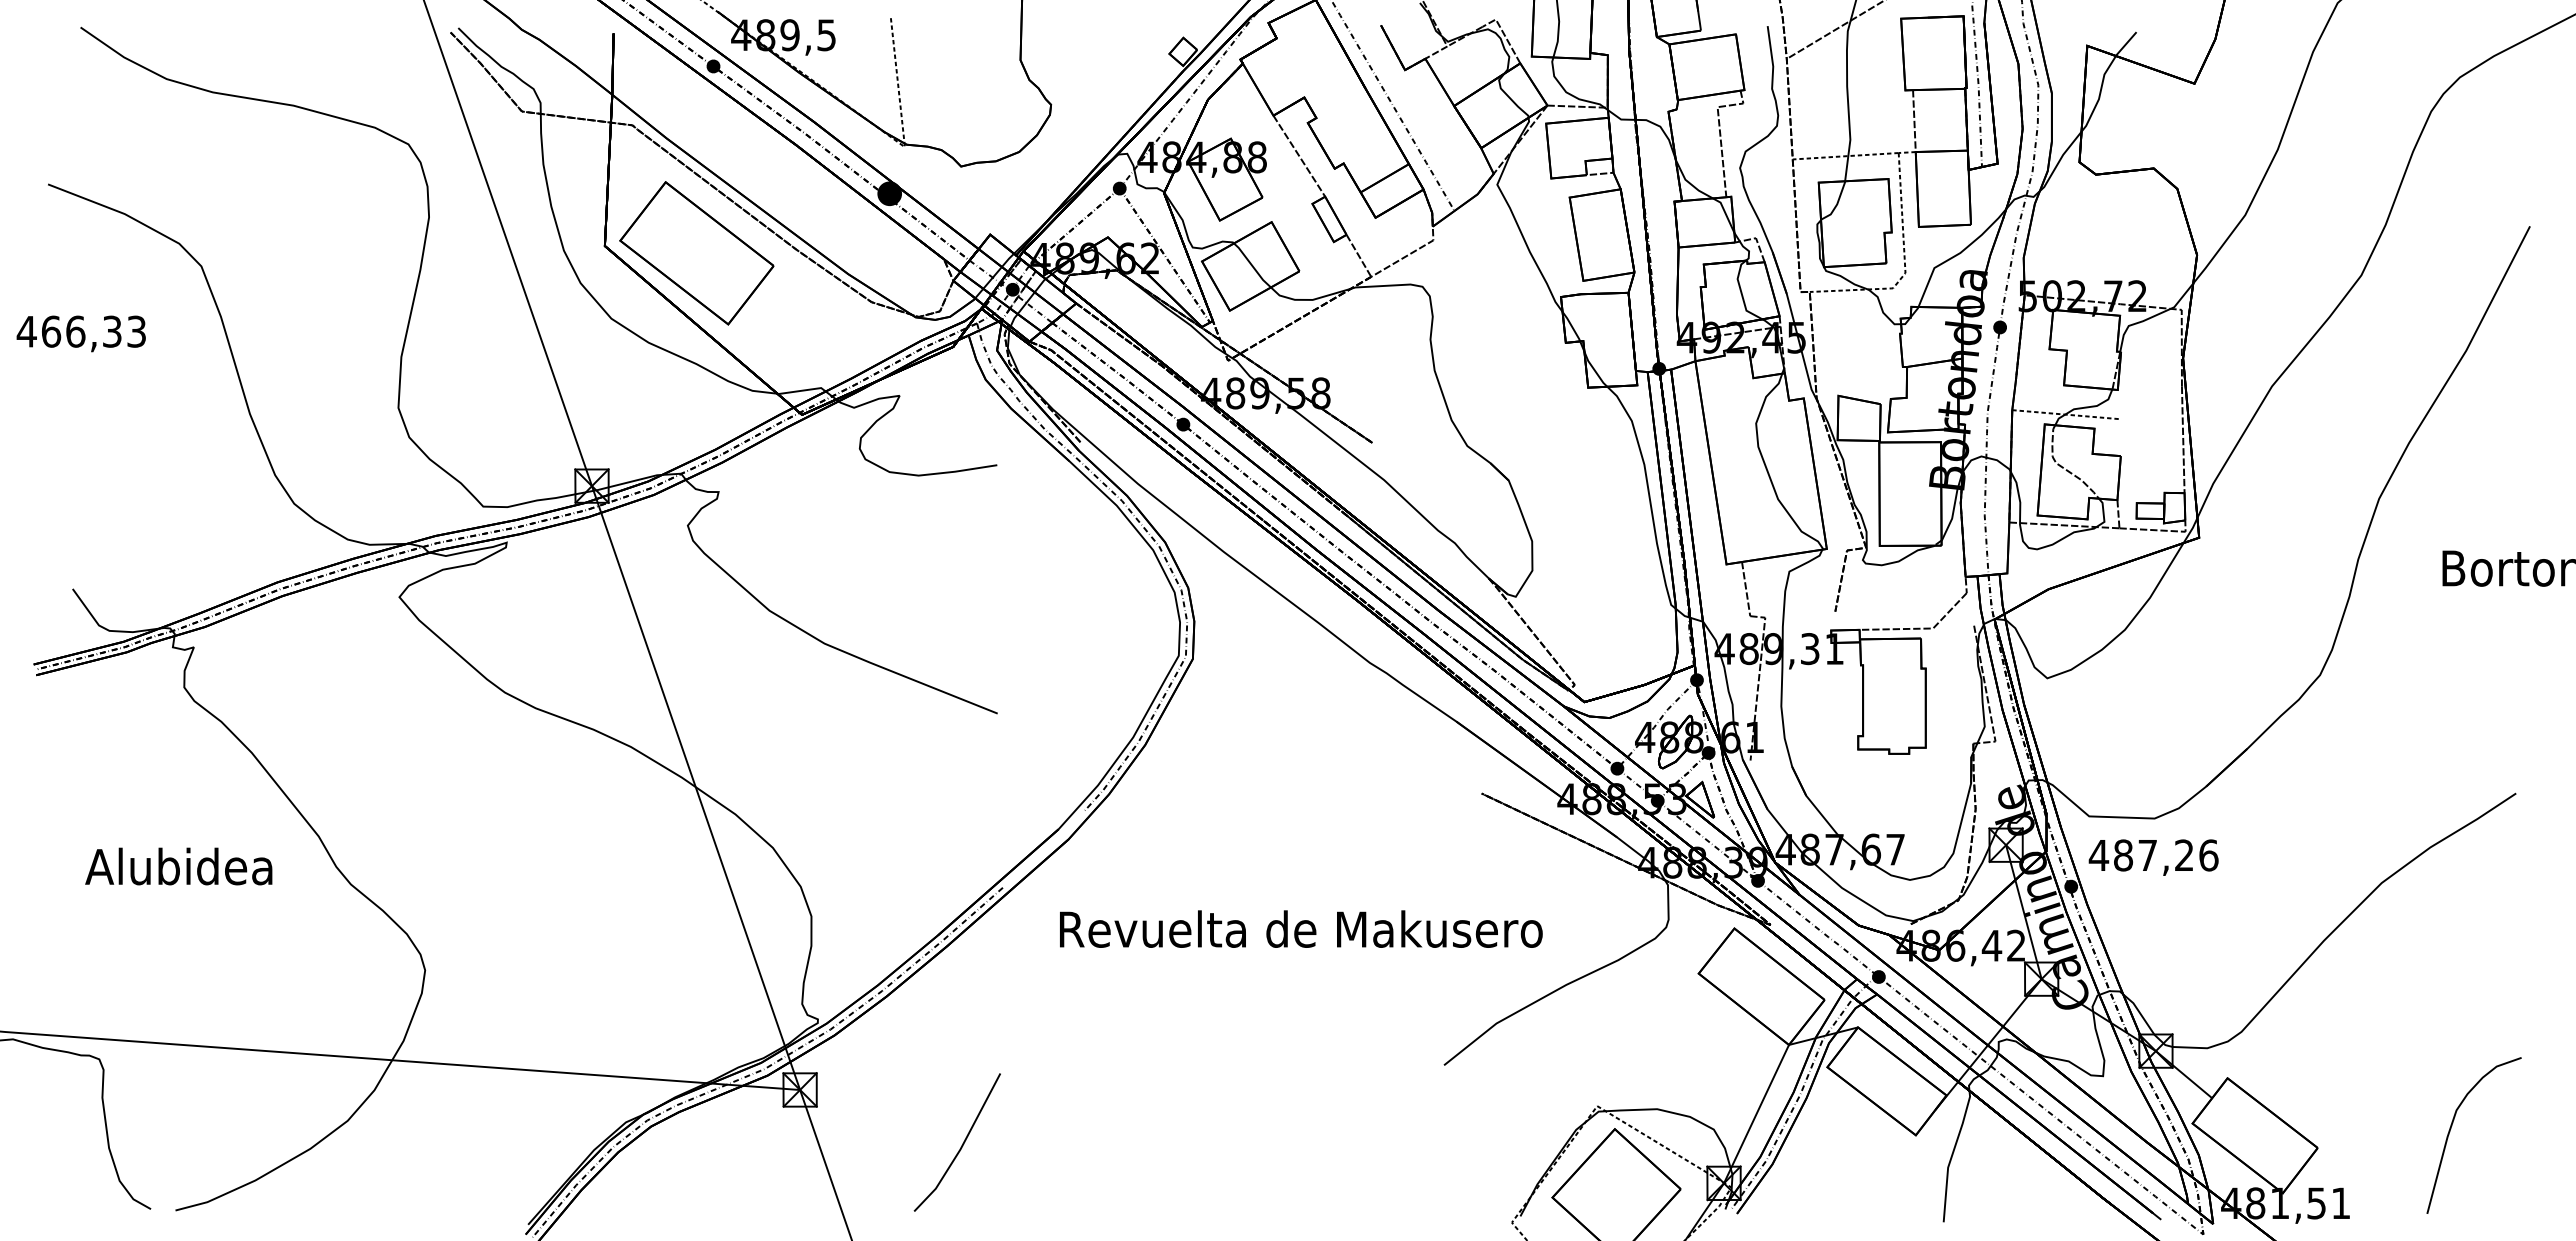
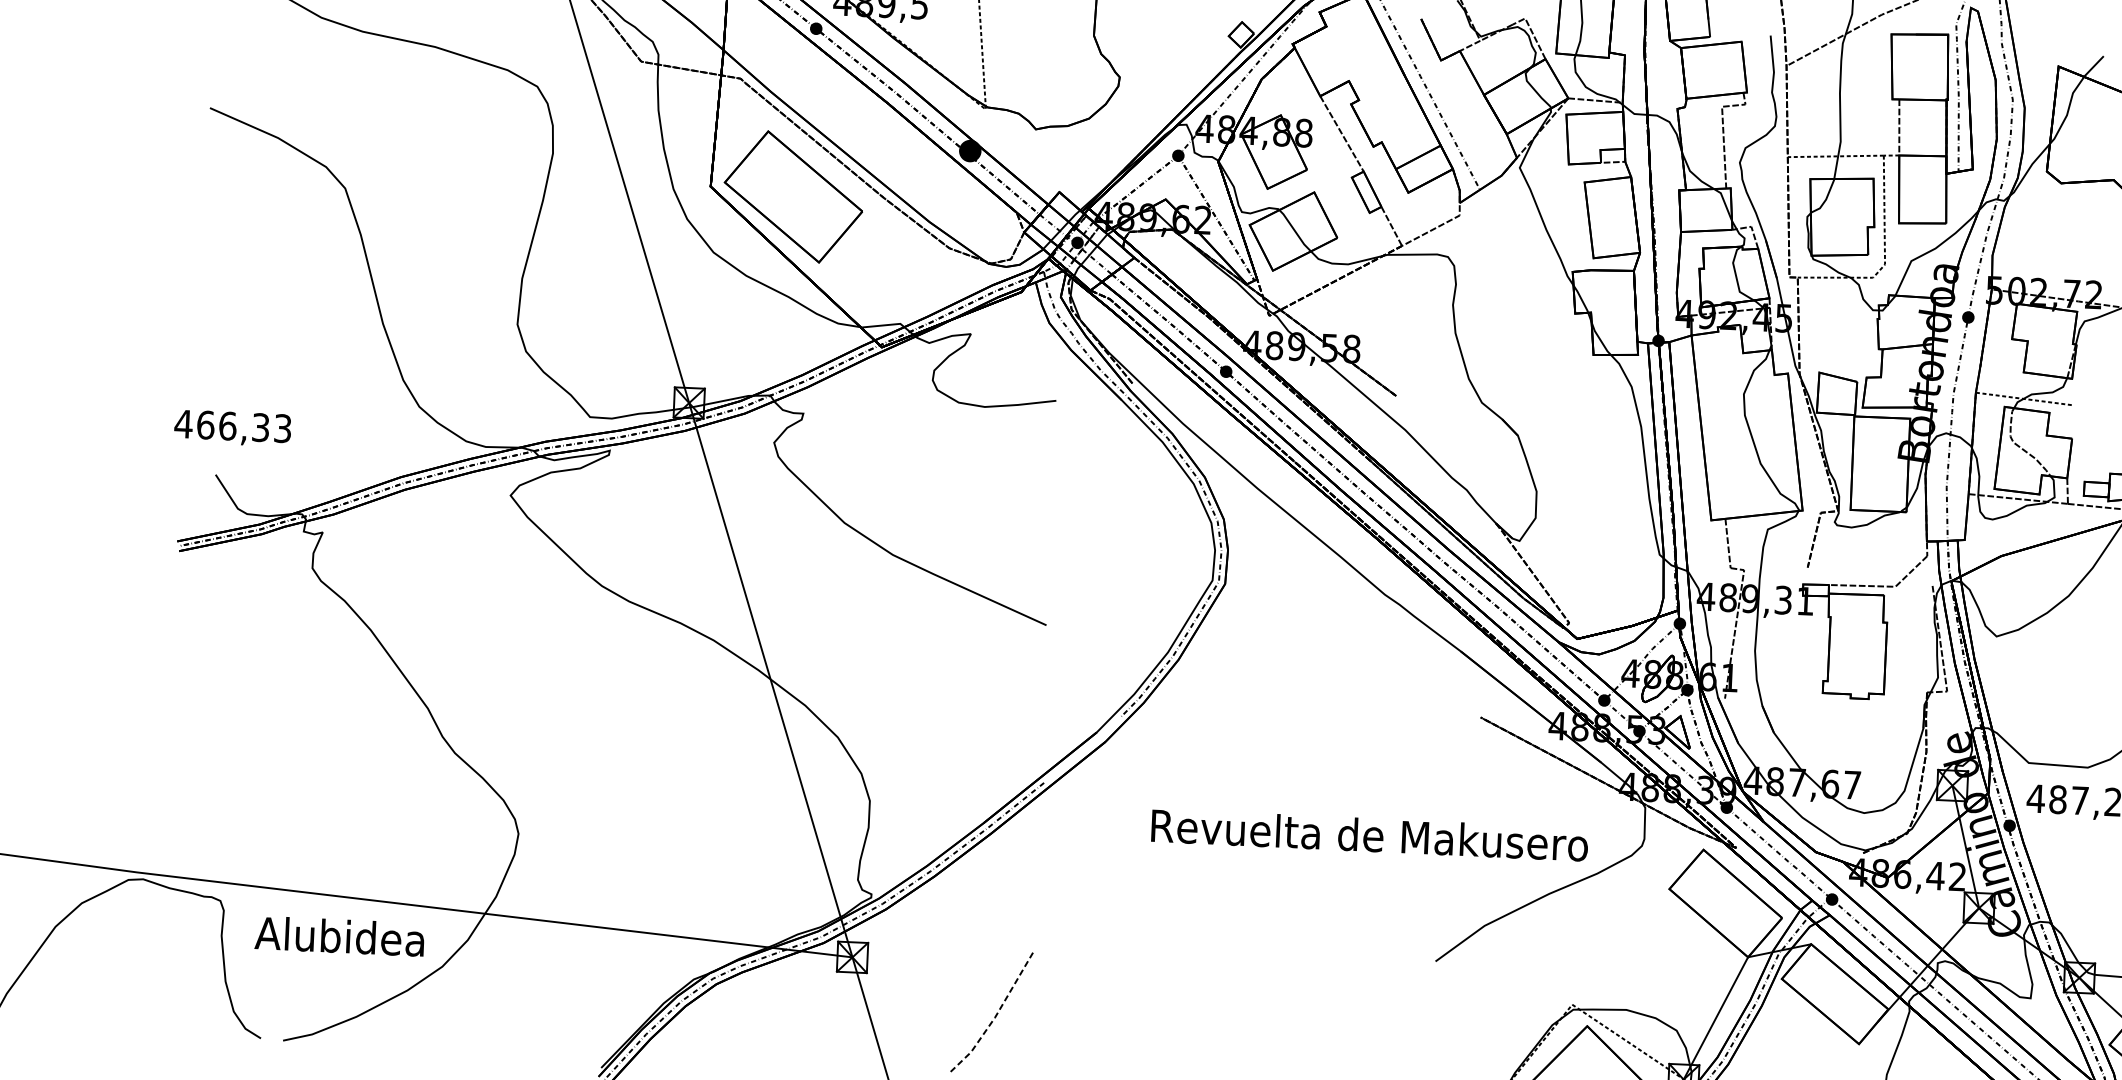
text: (80, 333) -> (232, 427), moved
text: (178, 866) -> (339, 936), moved
text: (1301, 928) -> (1370, 834), moved
line: (961, 1146) -> (996, 1015), solid -> dashed

